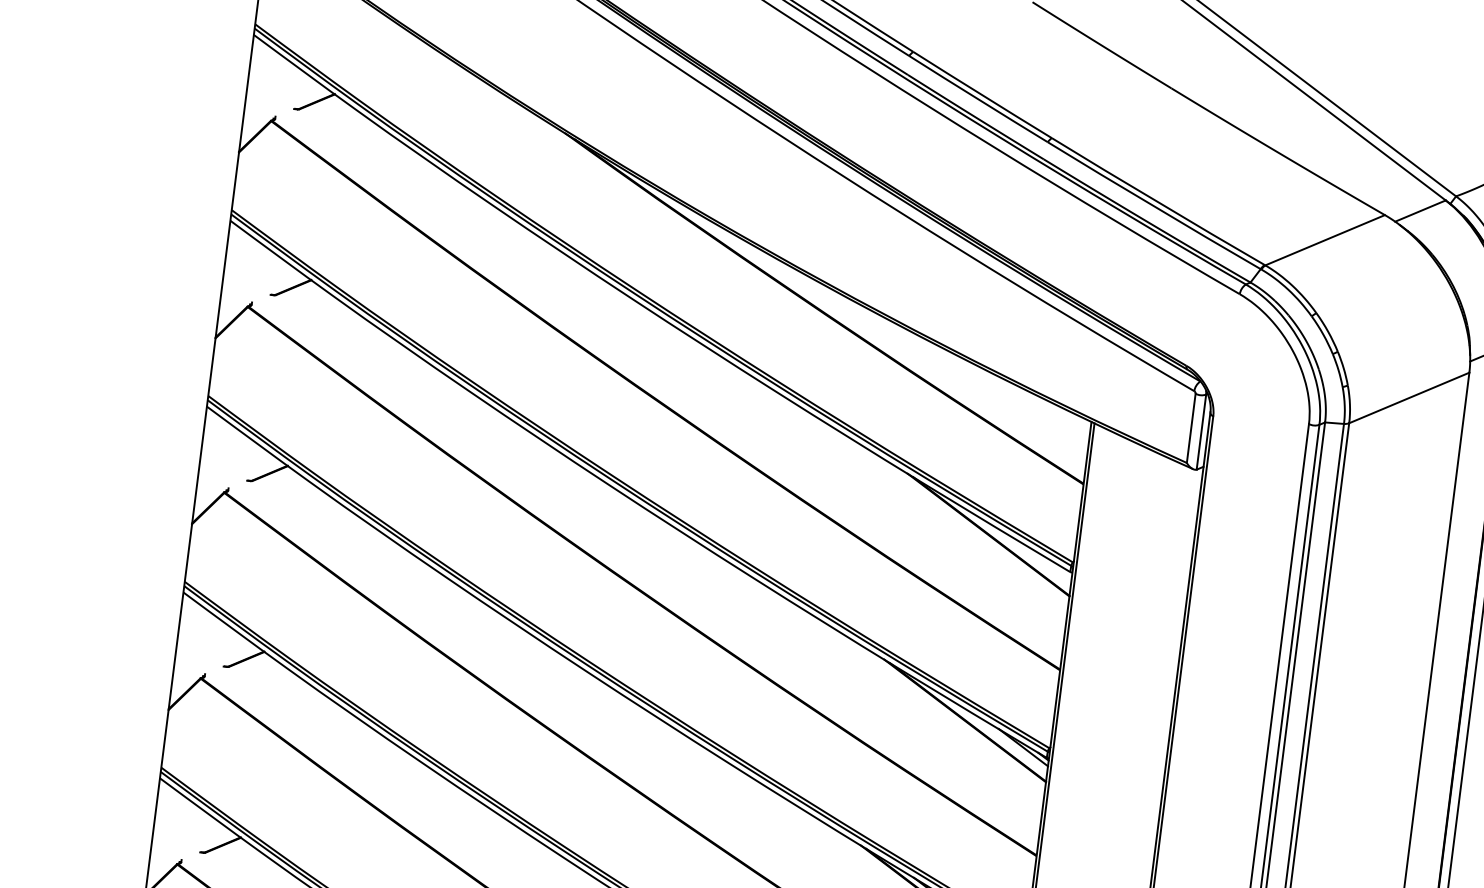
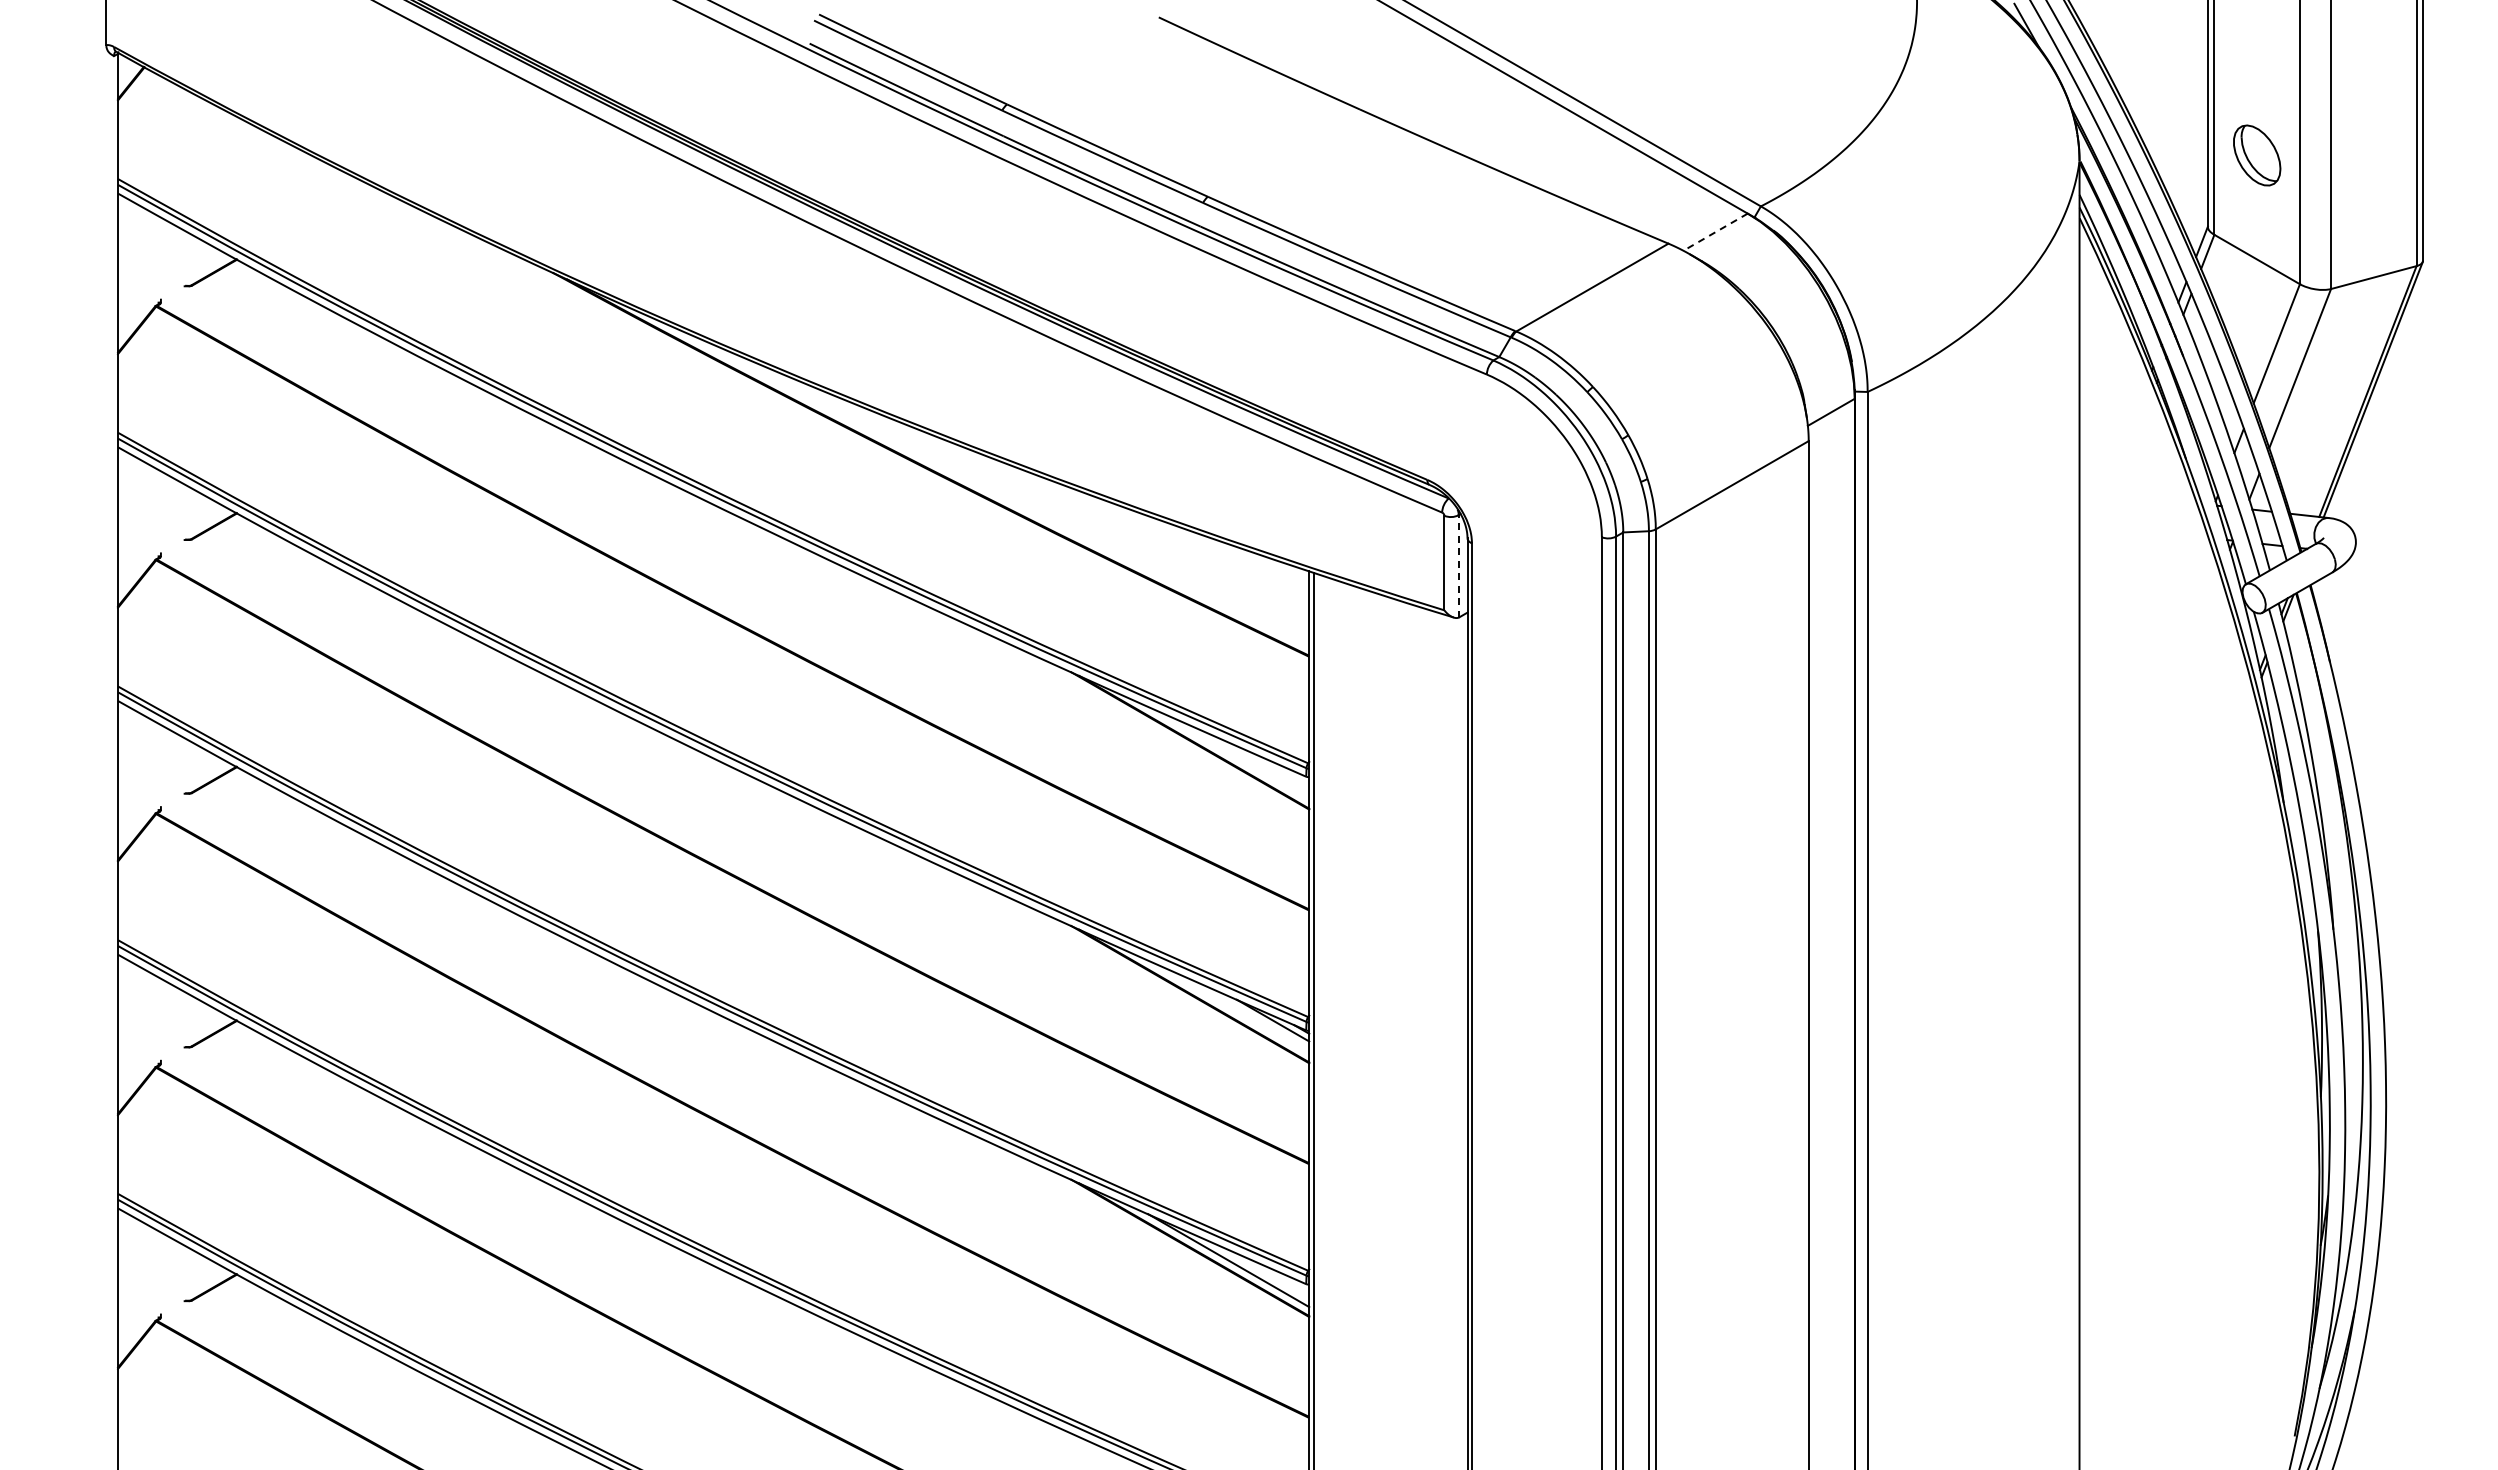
line: (1420, 211) -> (1715, 232), solid -> dashed
line: (1201, 431) -> (1458, 565), solid -> dashed

